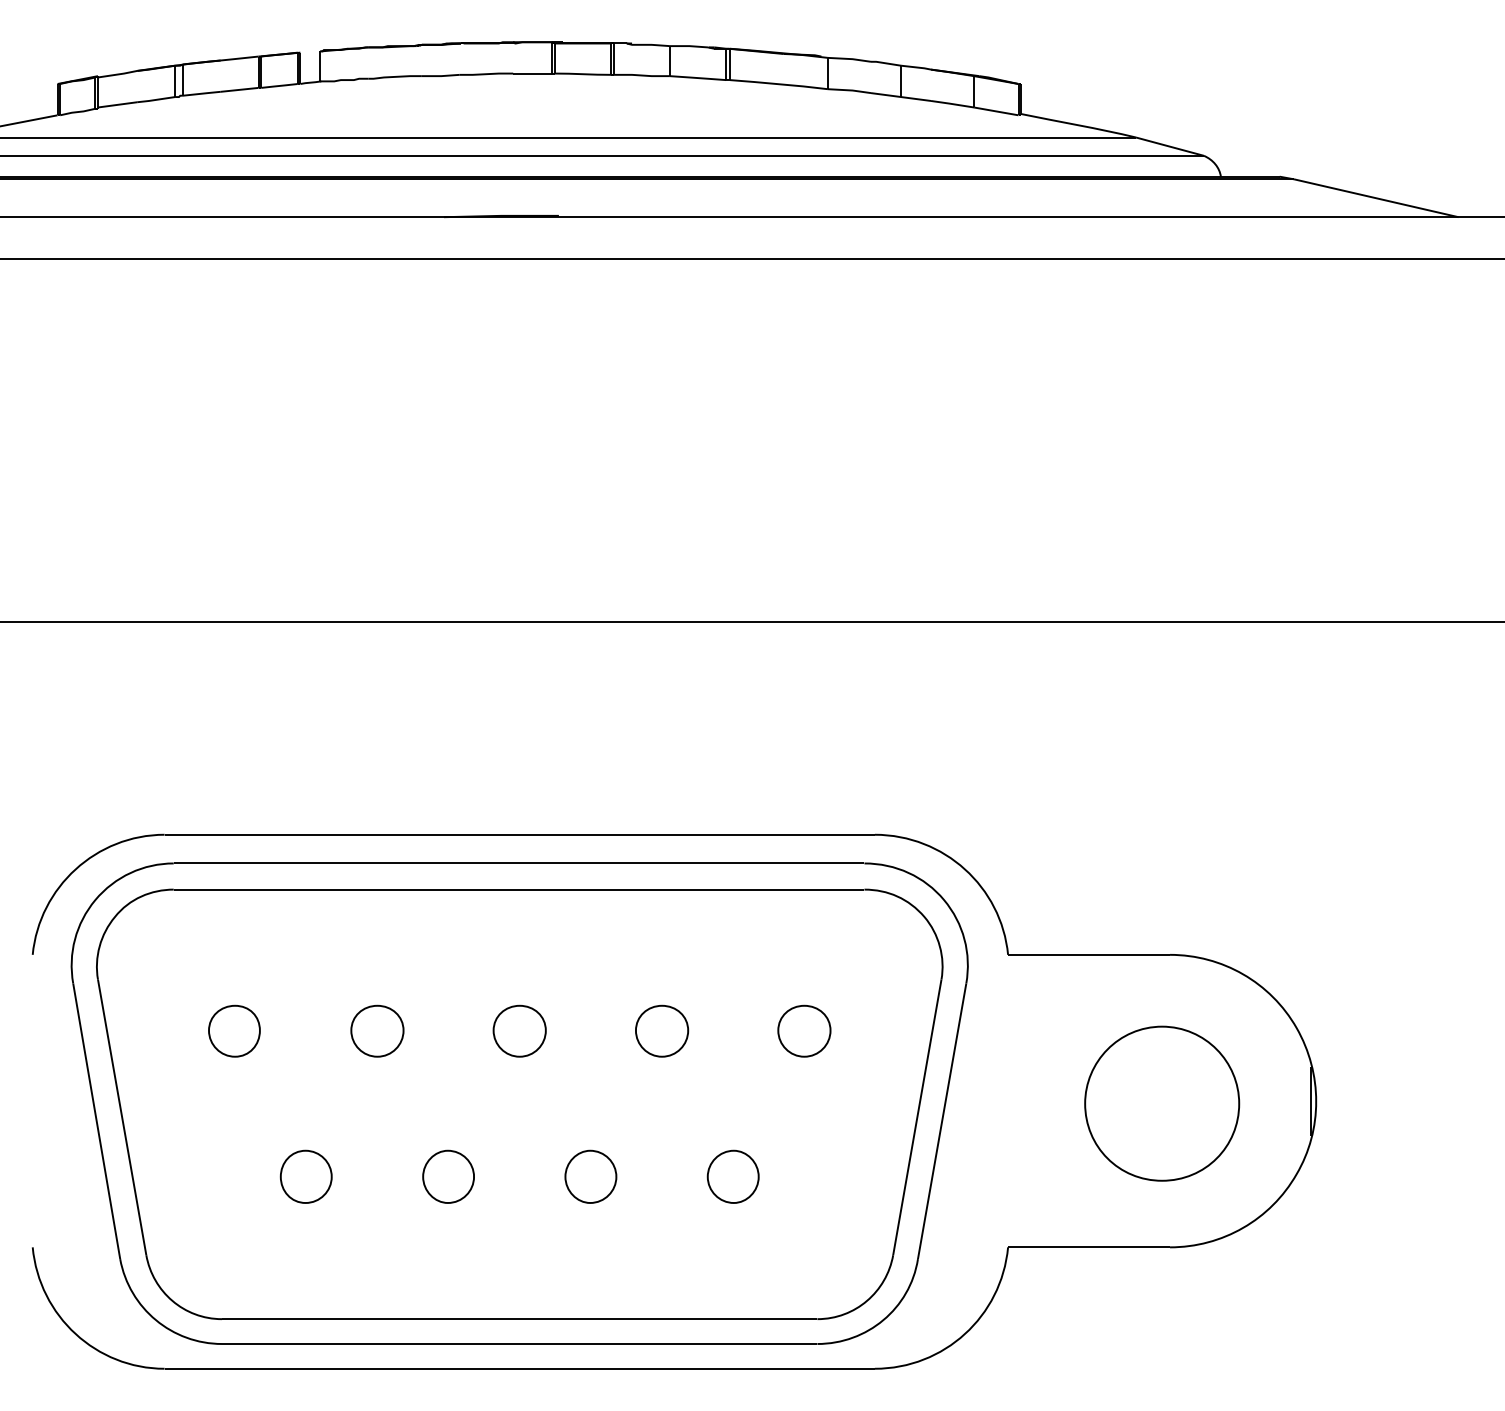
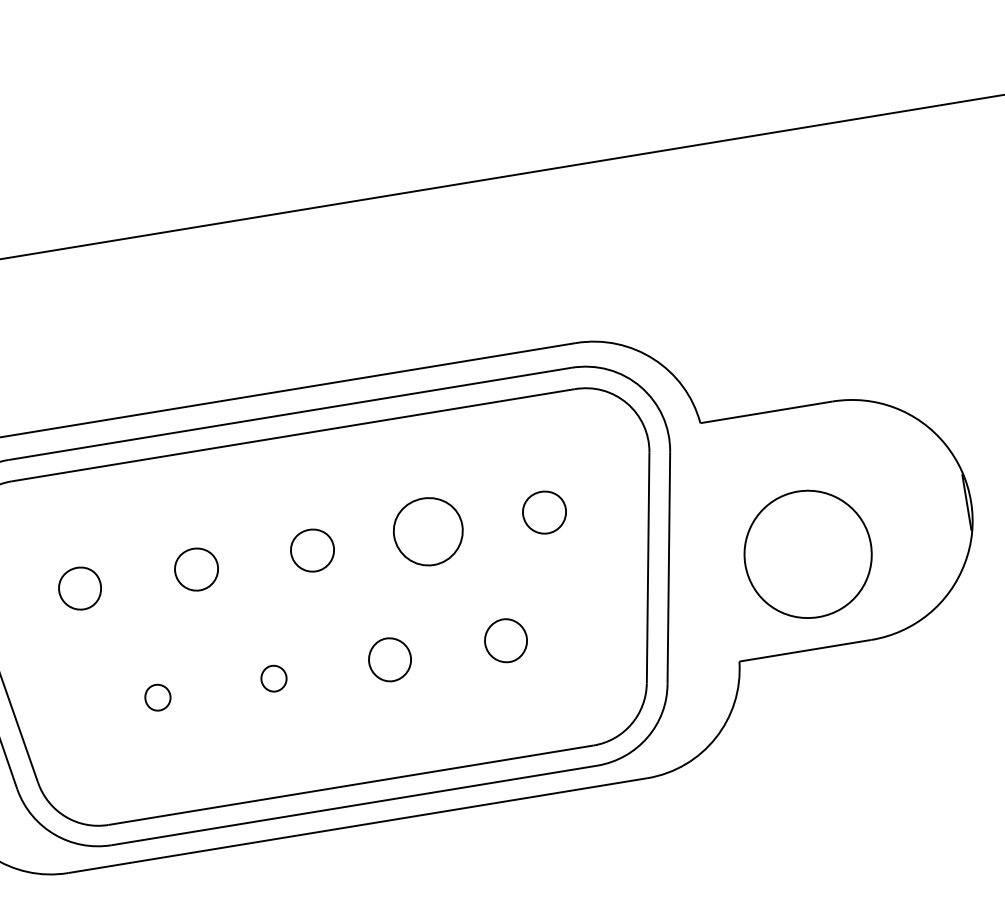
part: (662, 1030) -> (428, 530), size x1.6
part: (1162, 1103) -> (808, 554), moved
part: (305, 1176) -> (157, 697), size x0.6
part: (448, 1176) -> (273, 678), size x0.6

